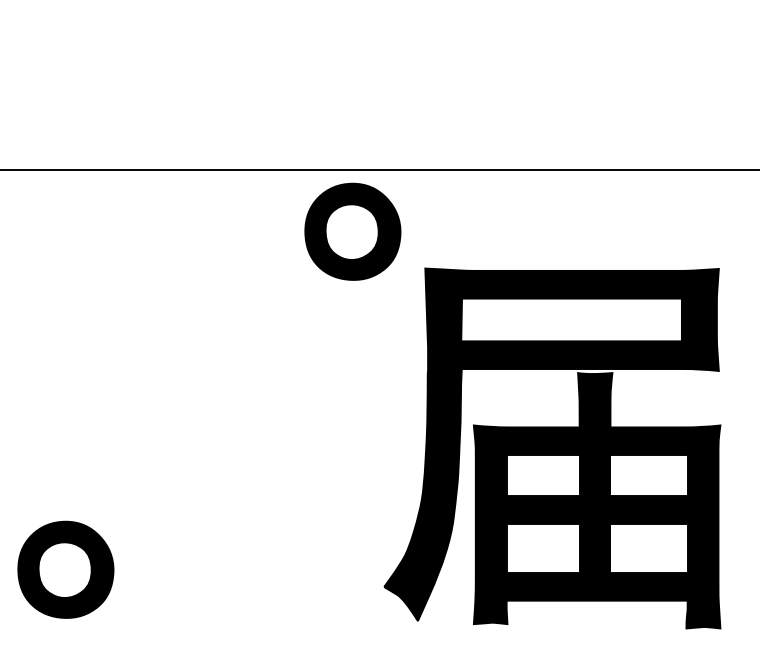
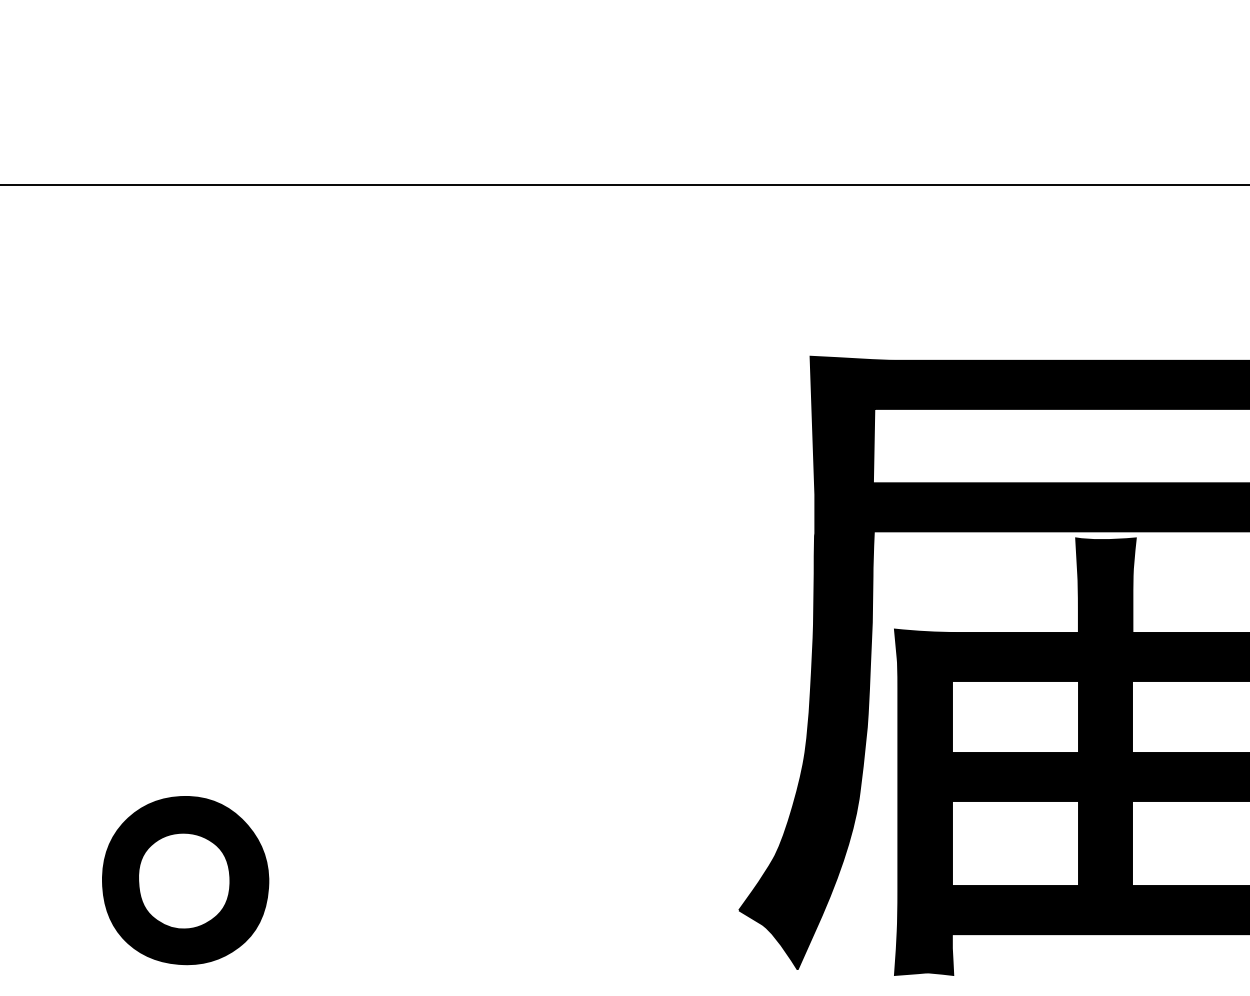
part: (352, 231) -> (683, 292), removed

